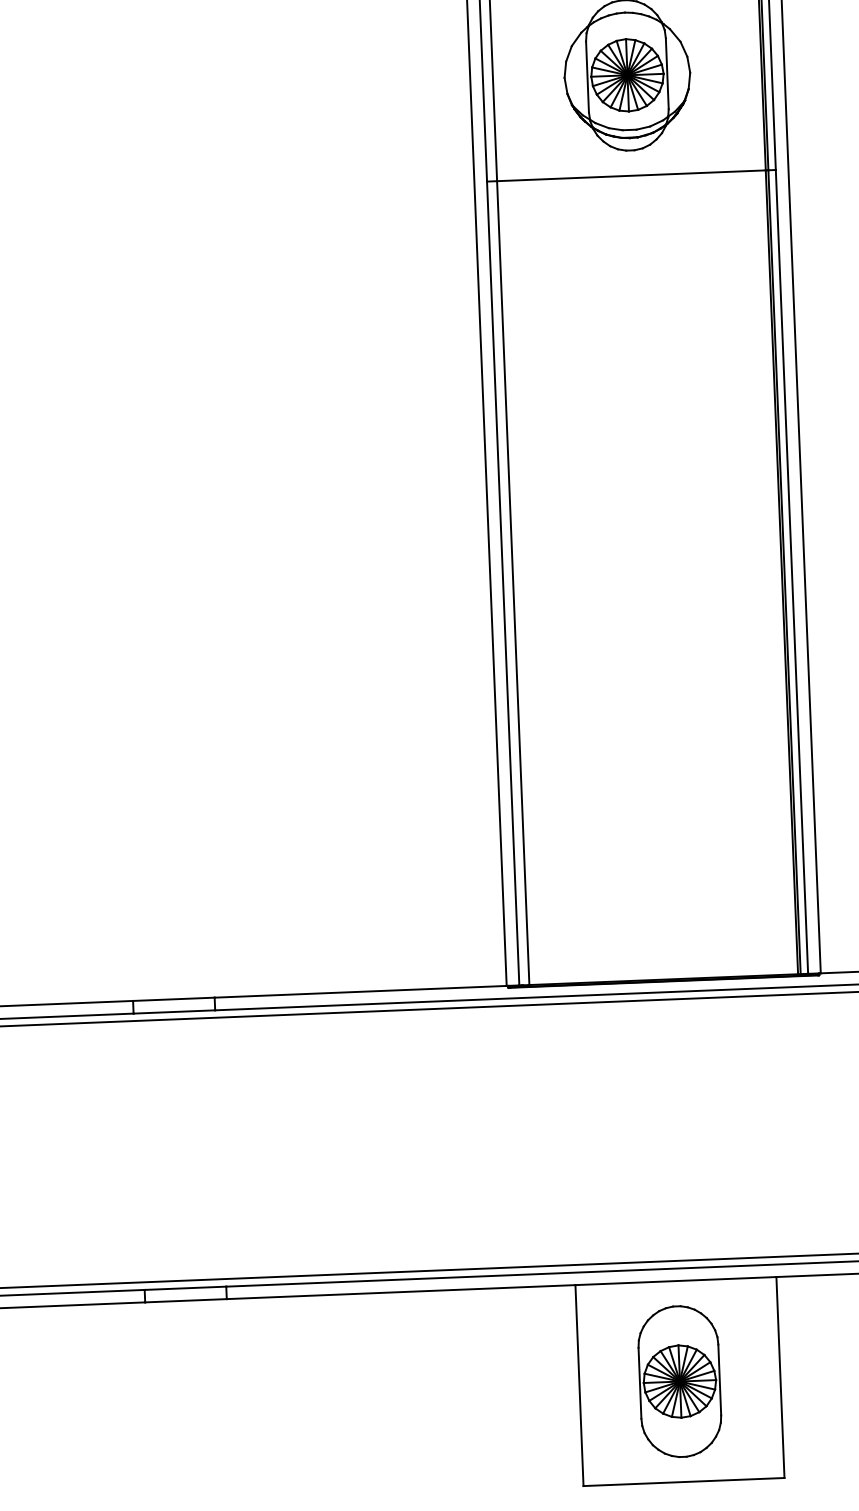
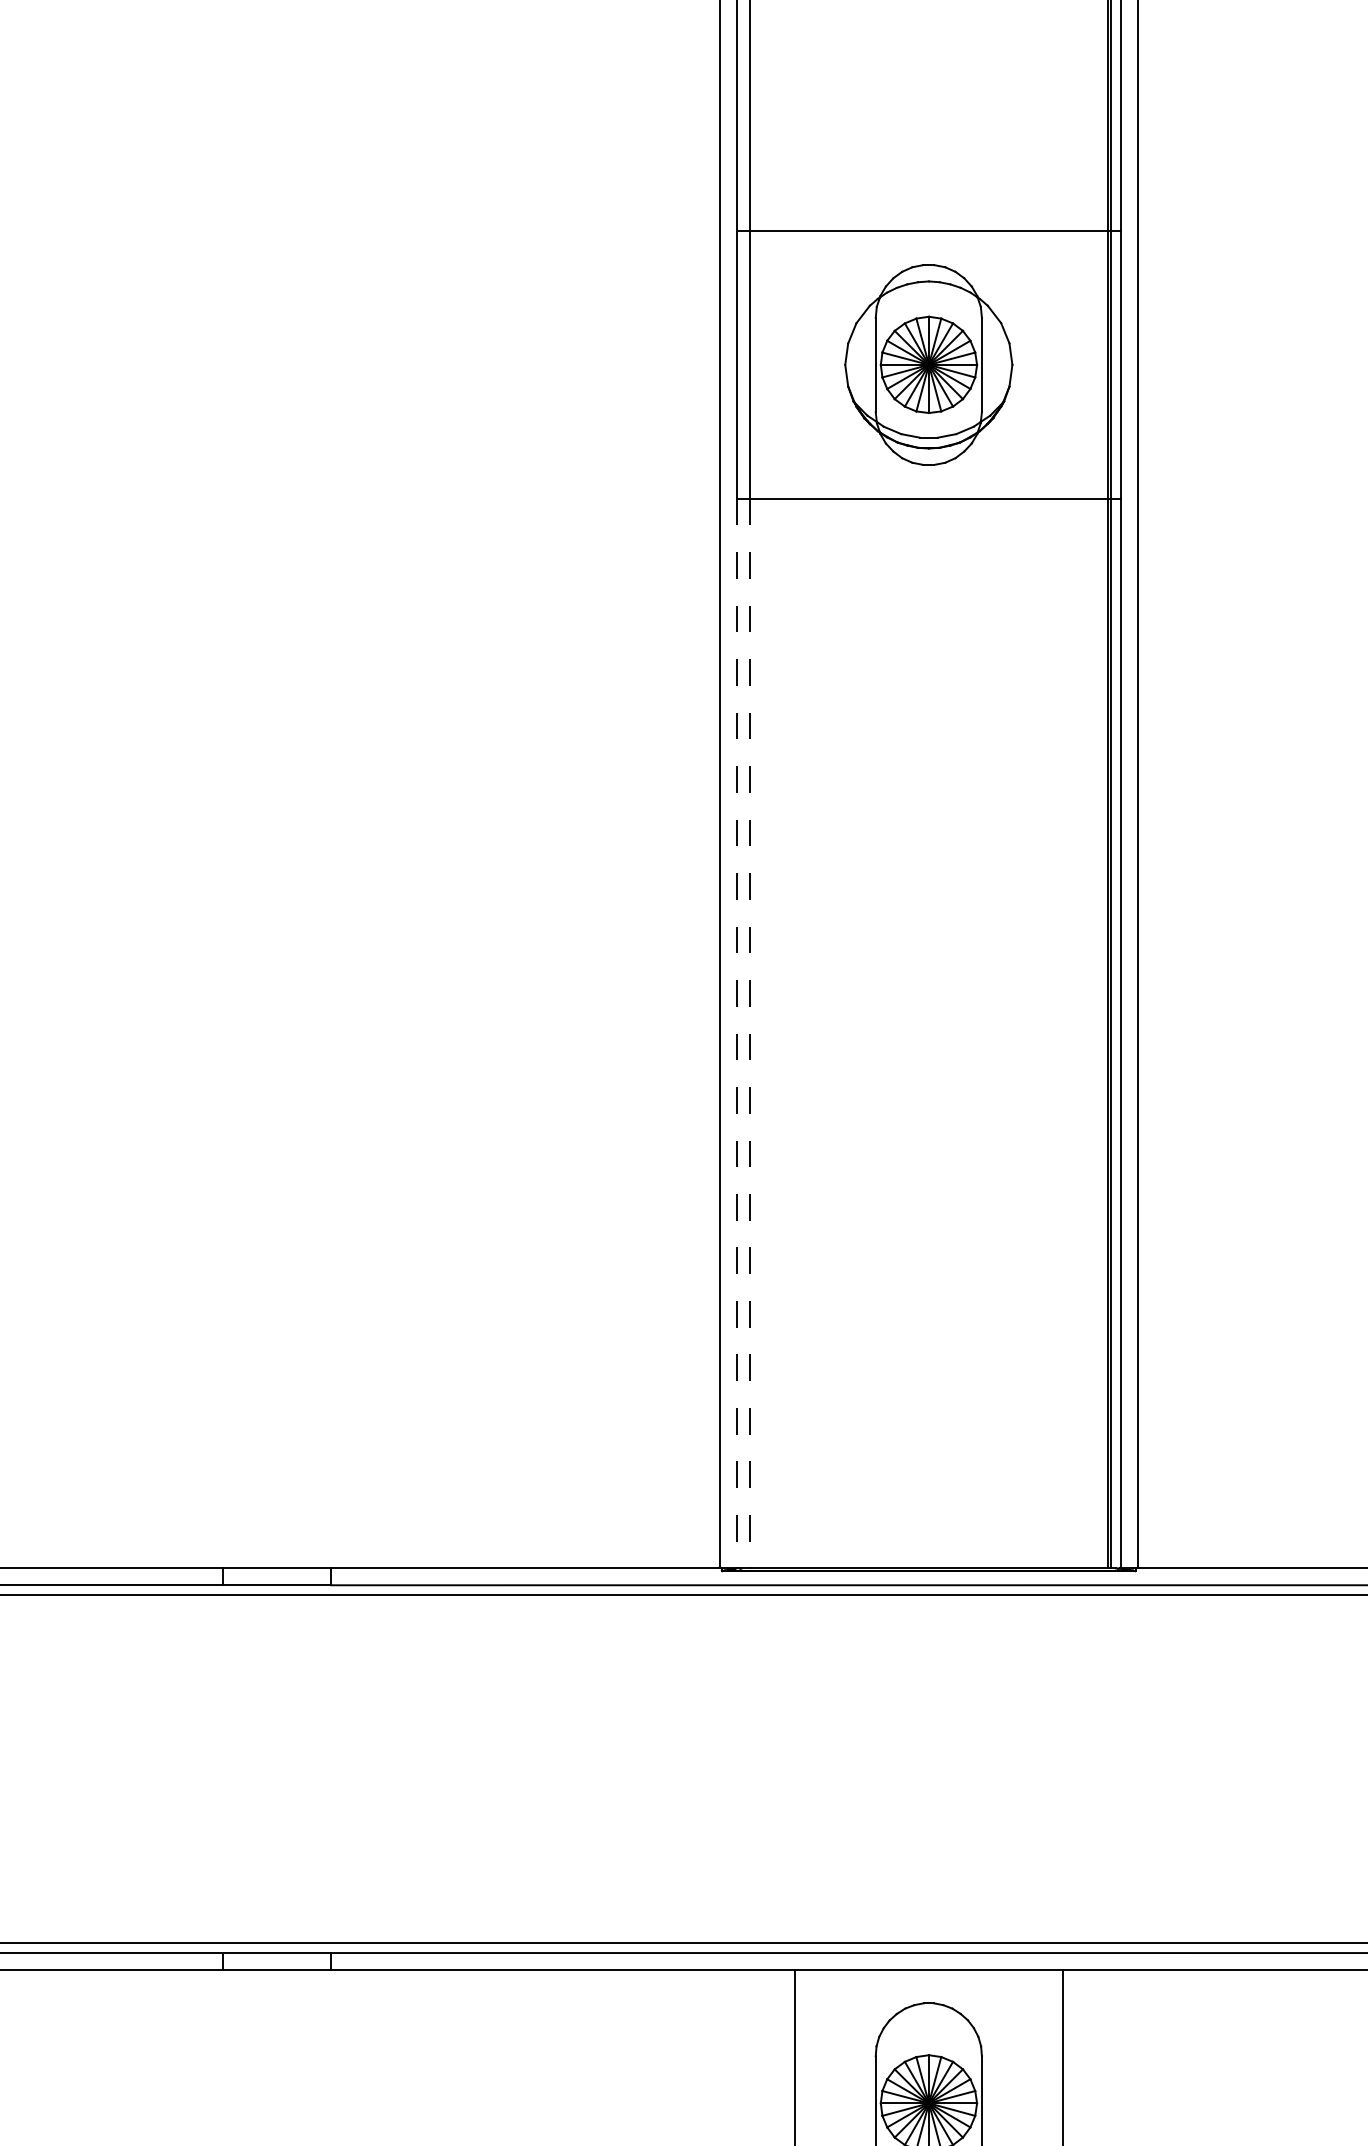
line: (503, 583) -> (736, 1033), solid -> dashed
line: (513, 583) -> (750, 1033), solid -> dashed

